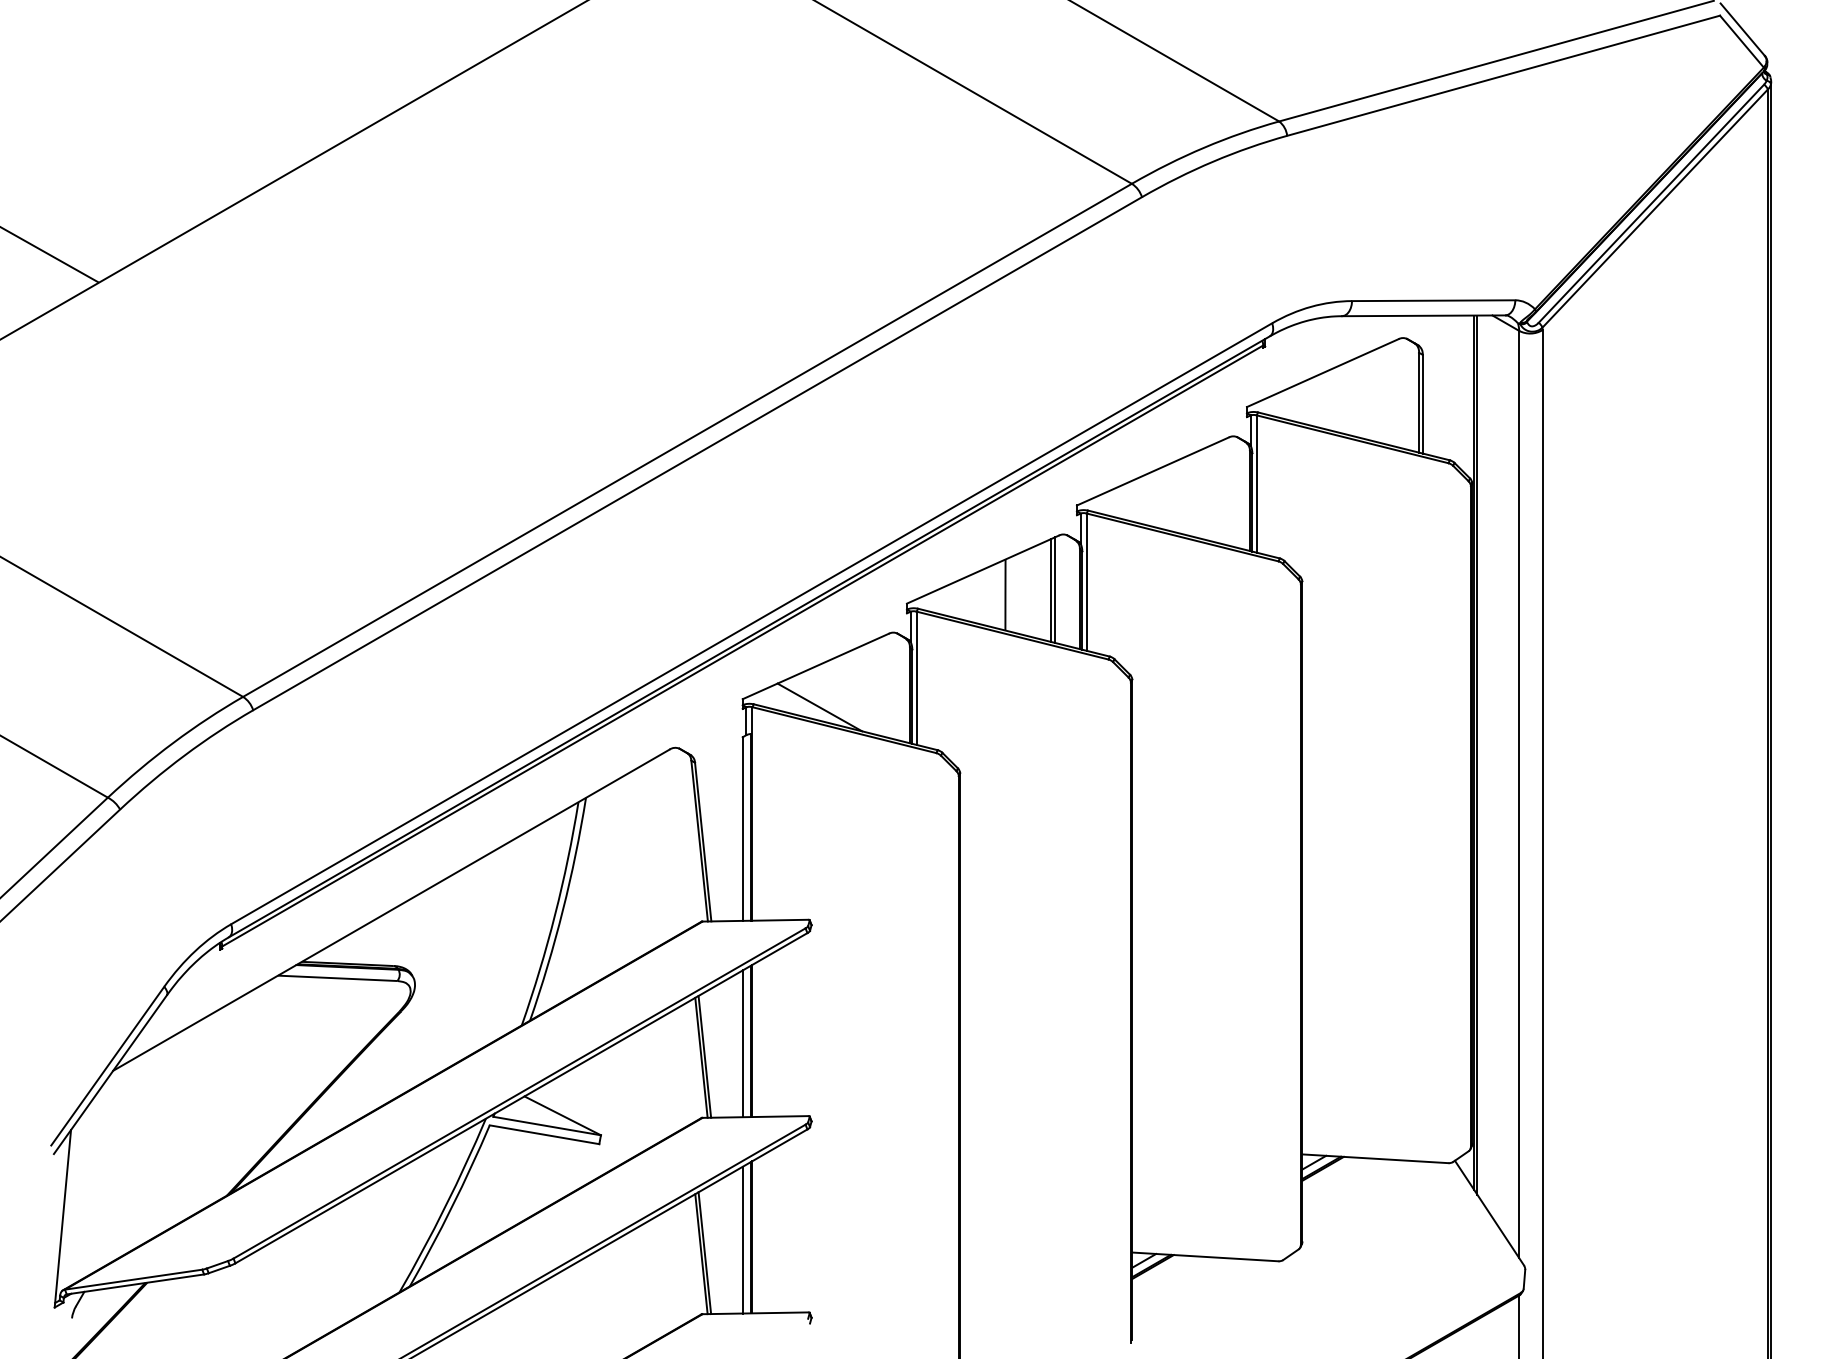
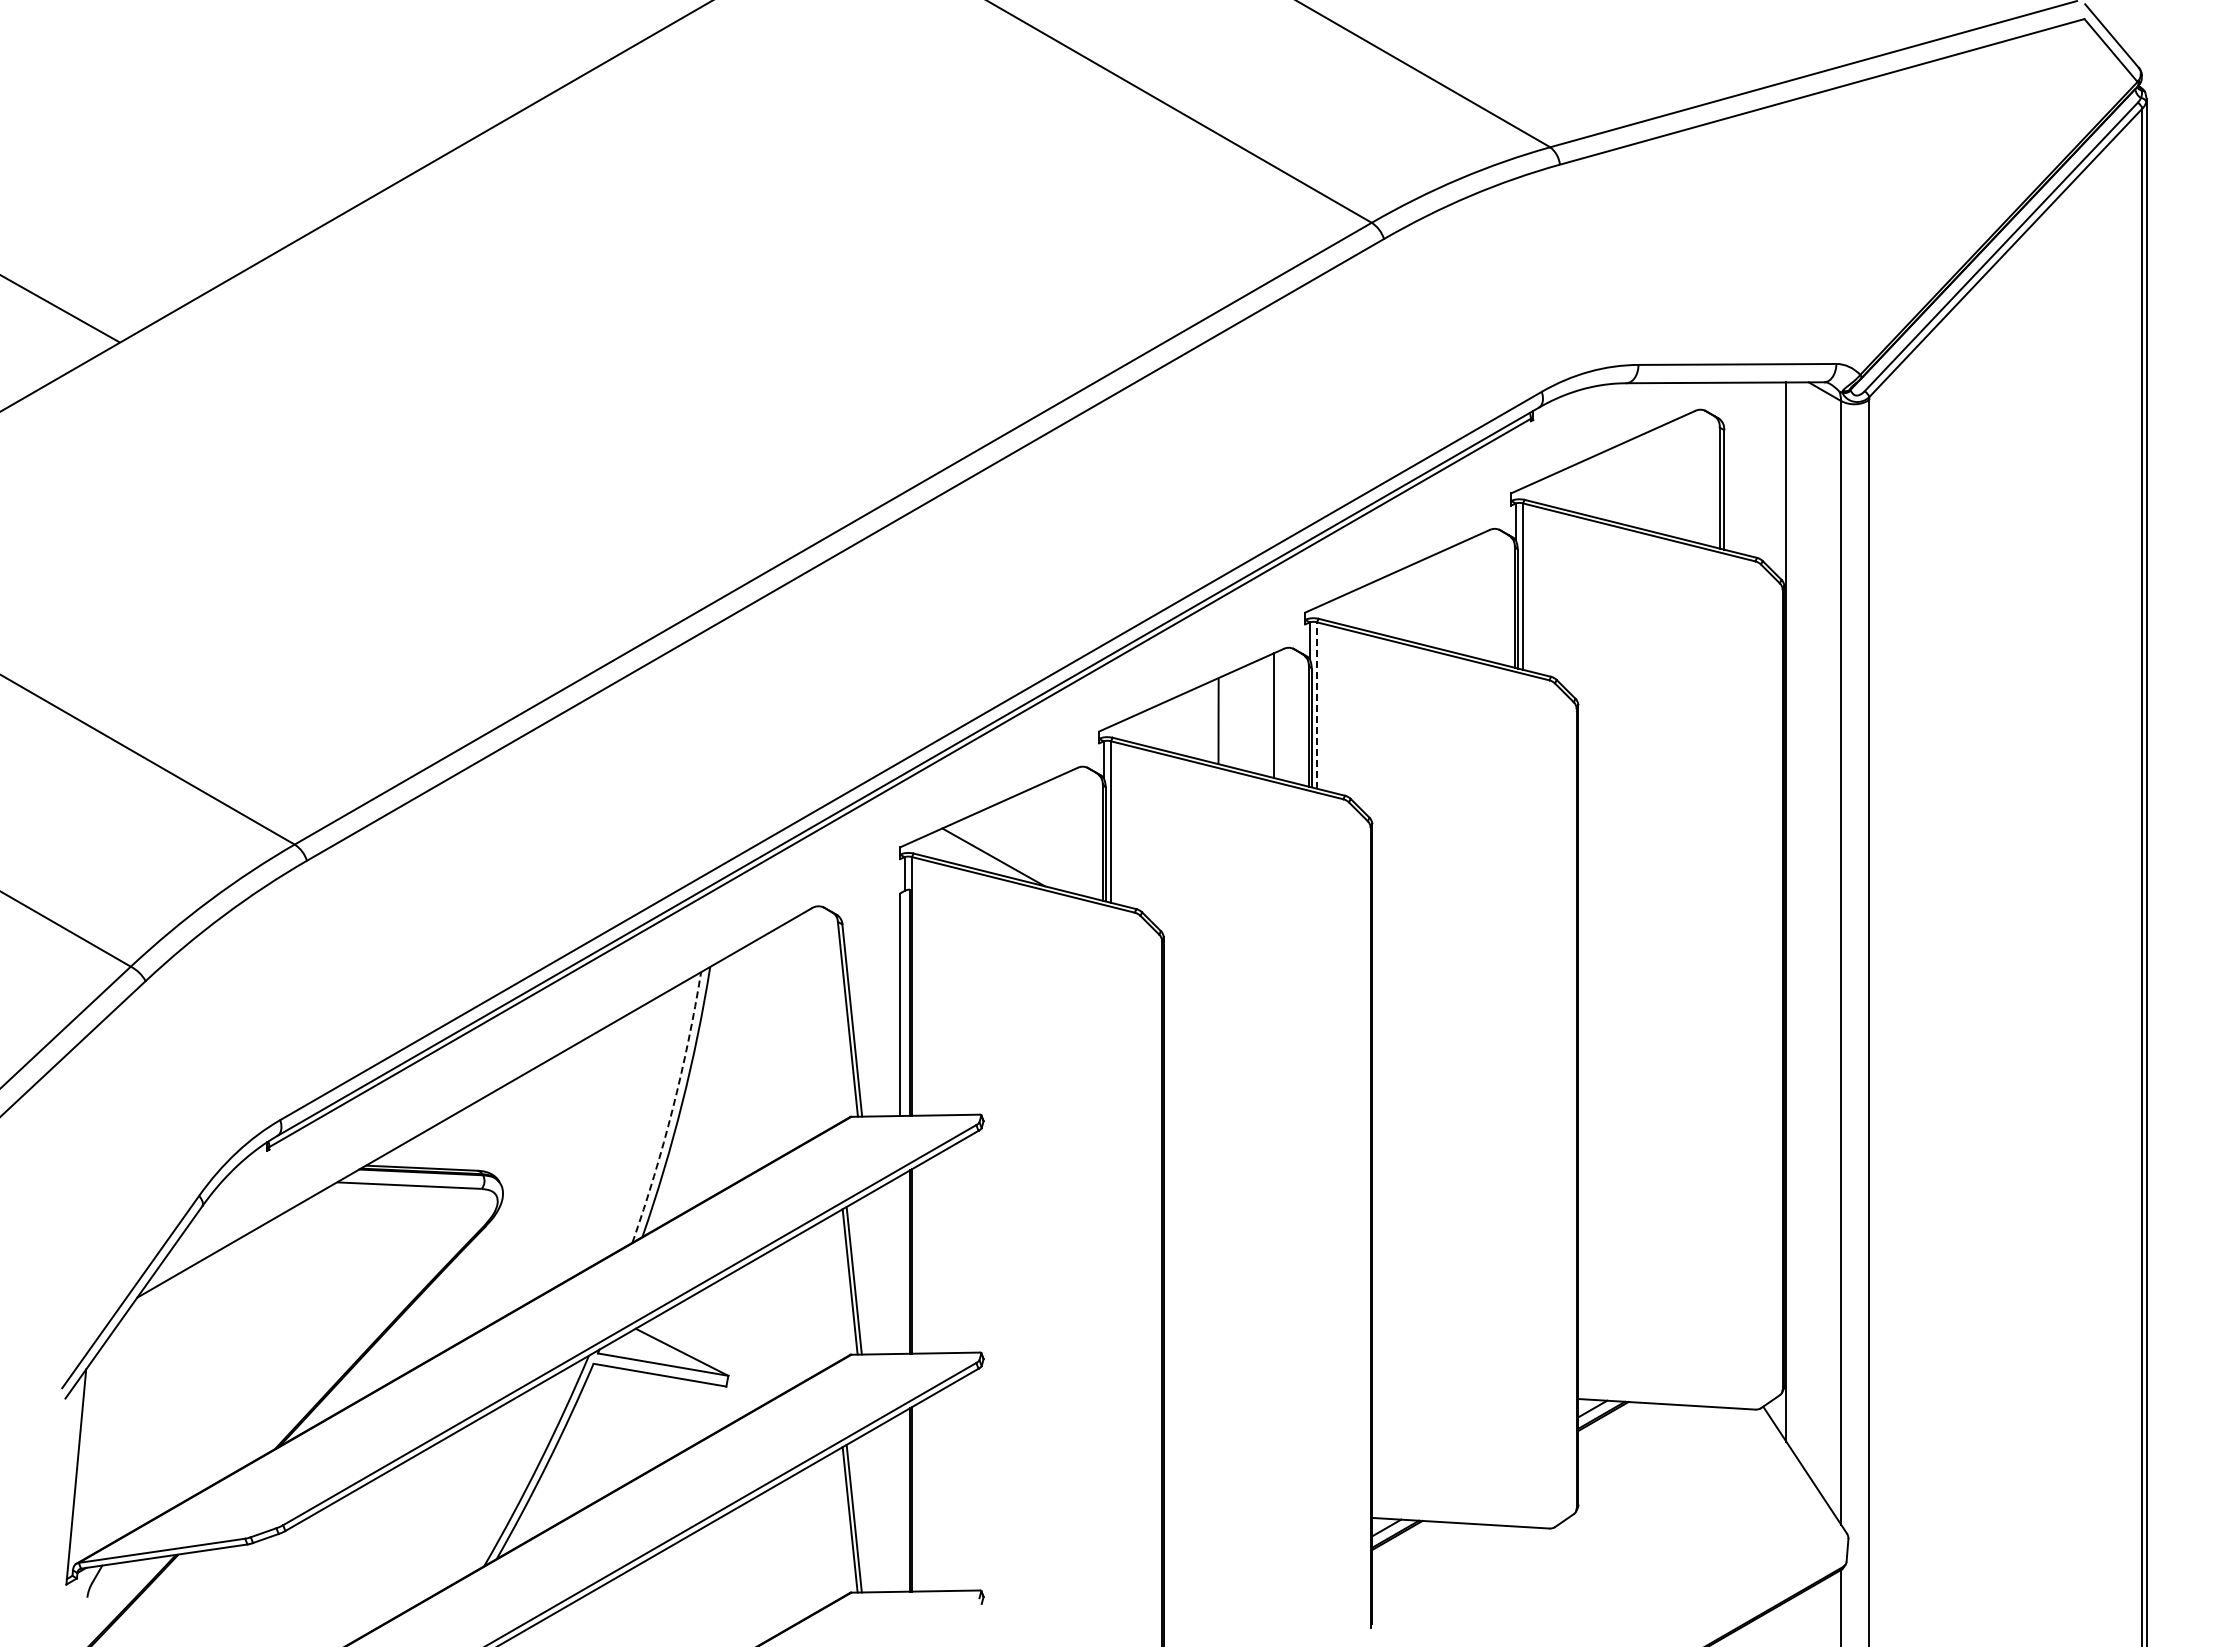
line: (1087, 582) -> (1317, 705), solid -> dashed
line: (1054, 590) -> (1278, 715), removed
line: (1477, 754) -> (1790, 914), removed
arc: (554, 915) -> (672, 1109), solid -> dashed
line: (743, 1043) -> (900, 1264), removed
line: (743, 1239) -> (900, 1502), removed

